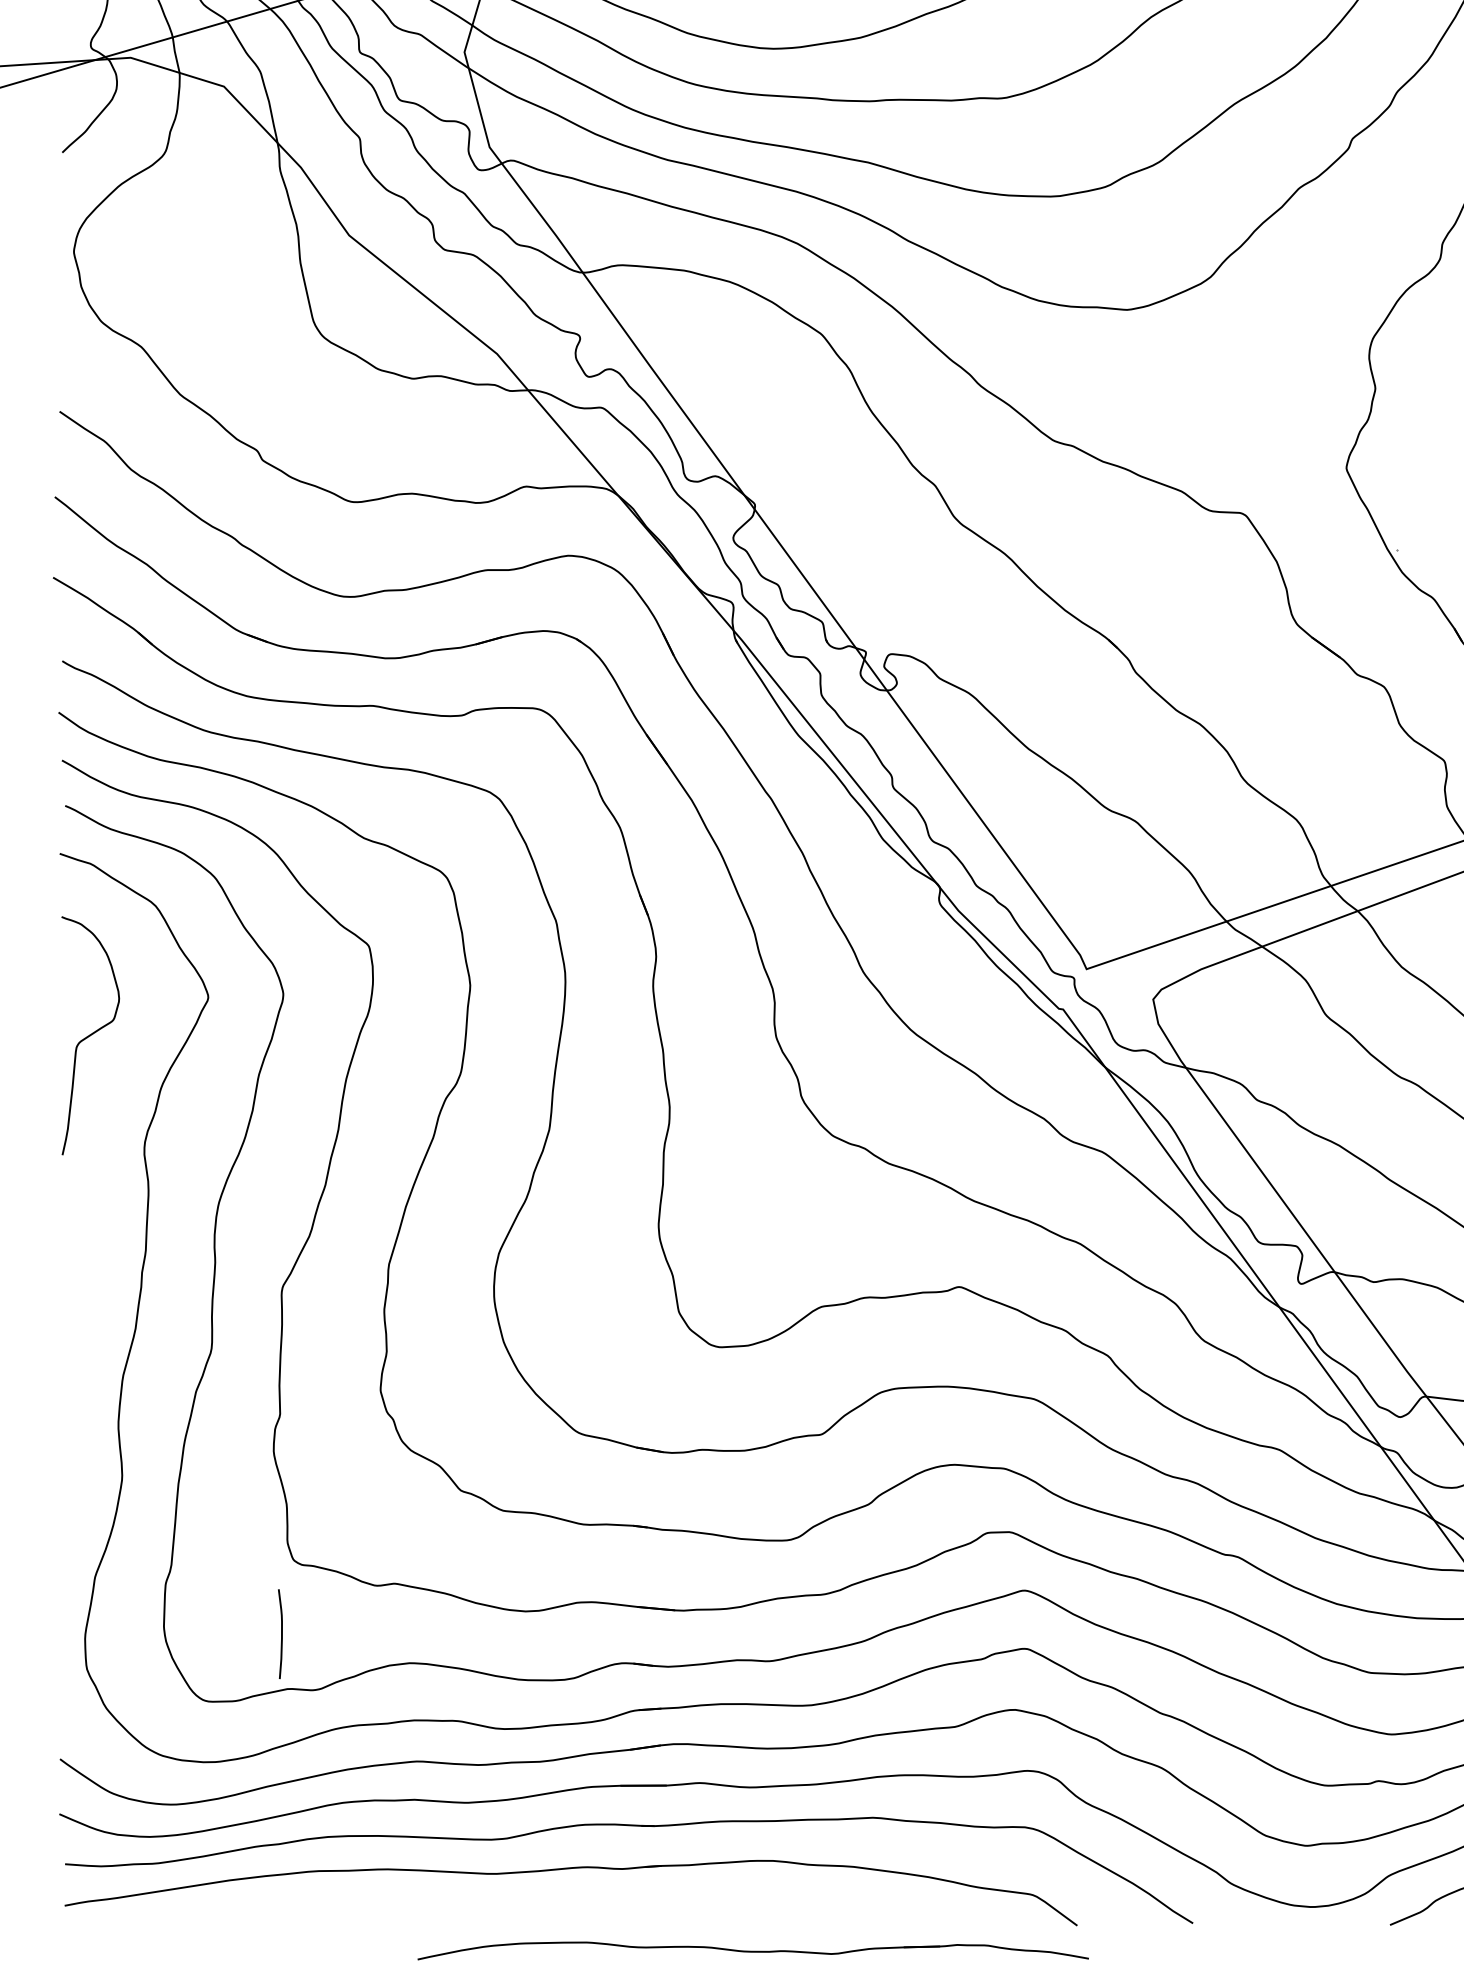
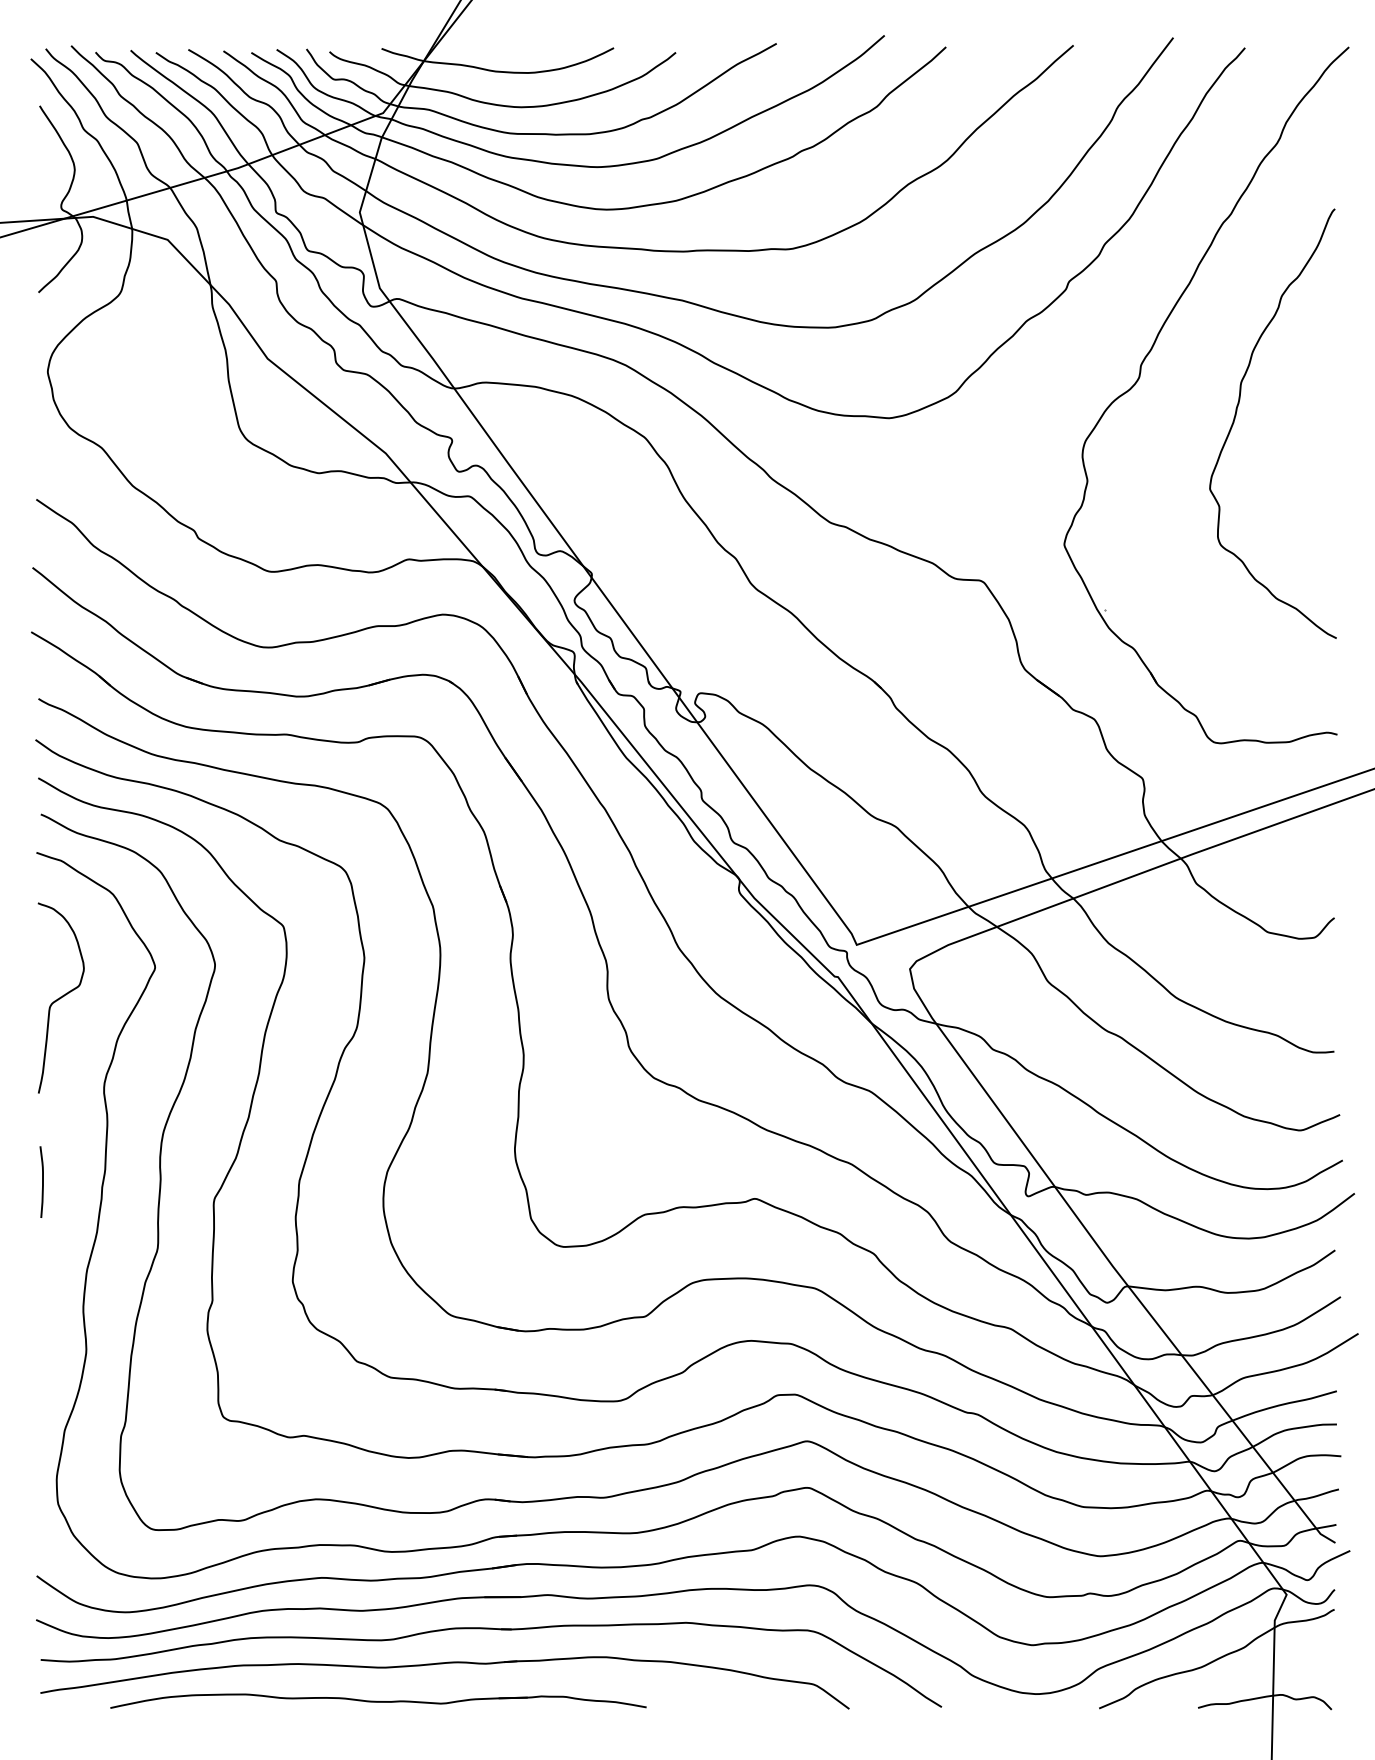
curve: (281, 1633) -> (42, 1181), moved
part: (753, 1950) -> (378, 1700), moved

